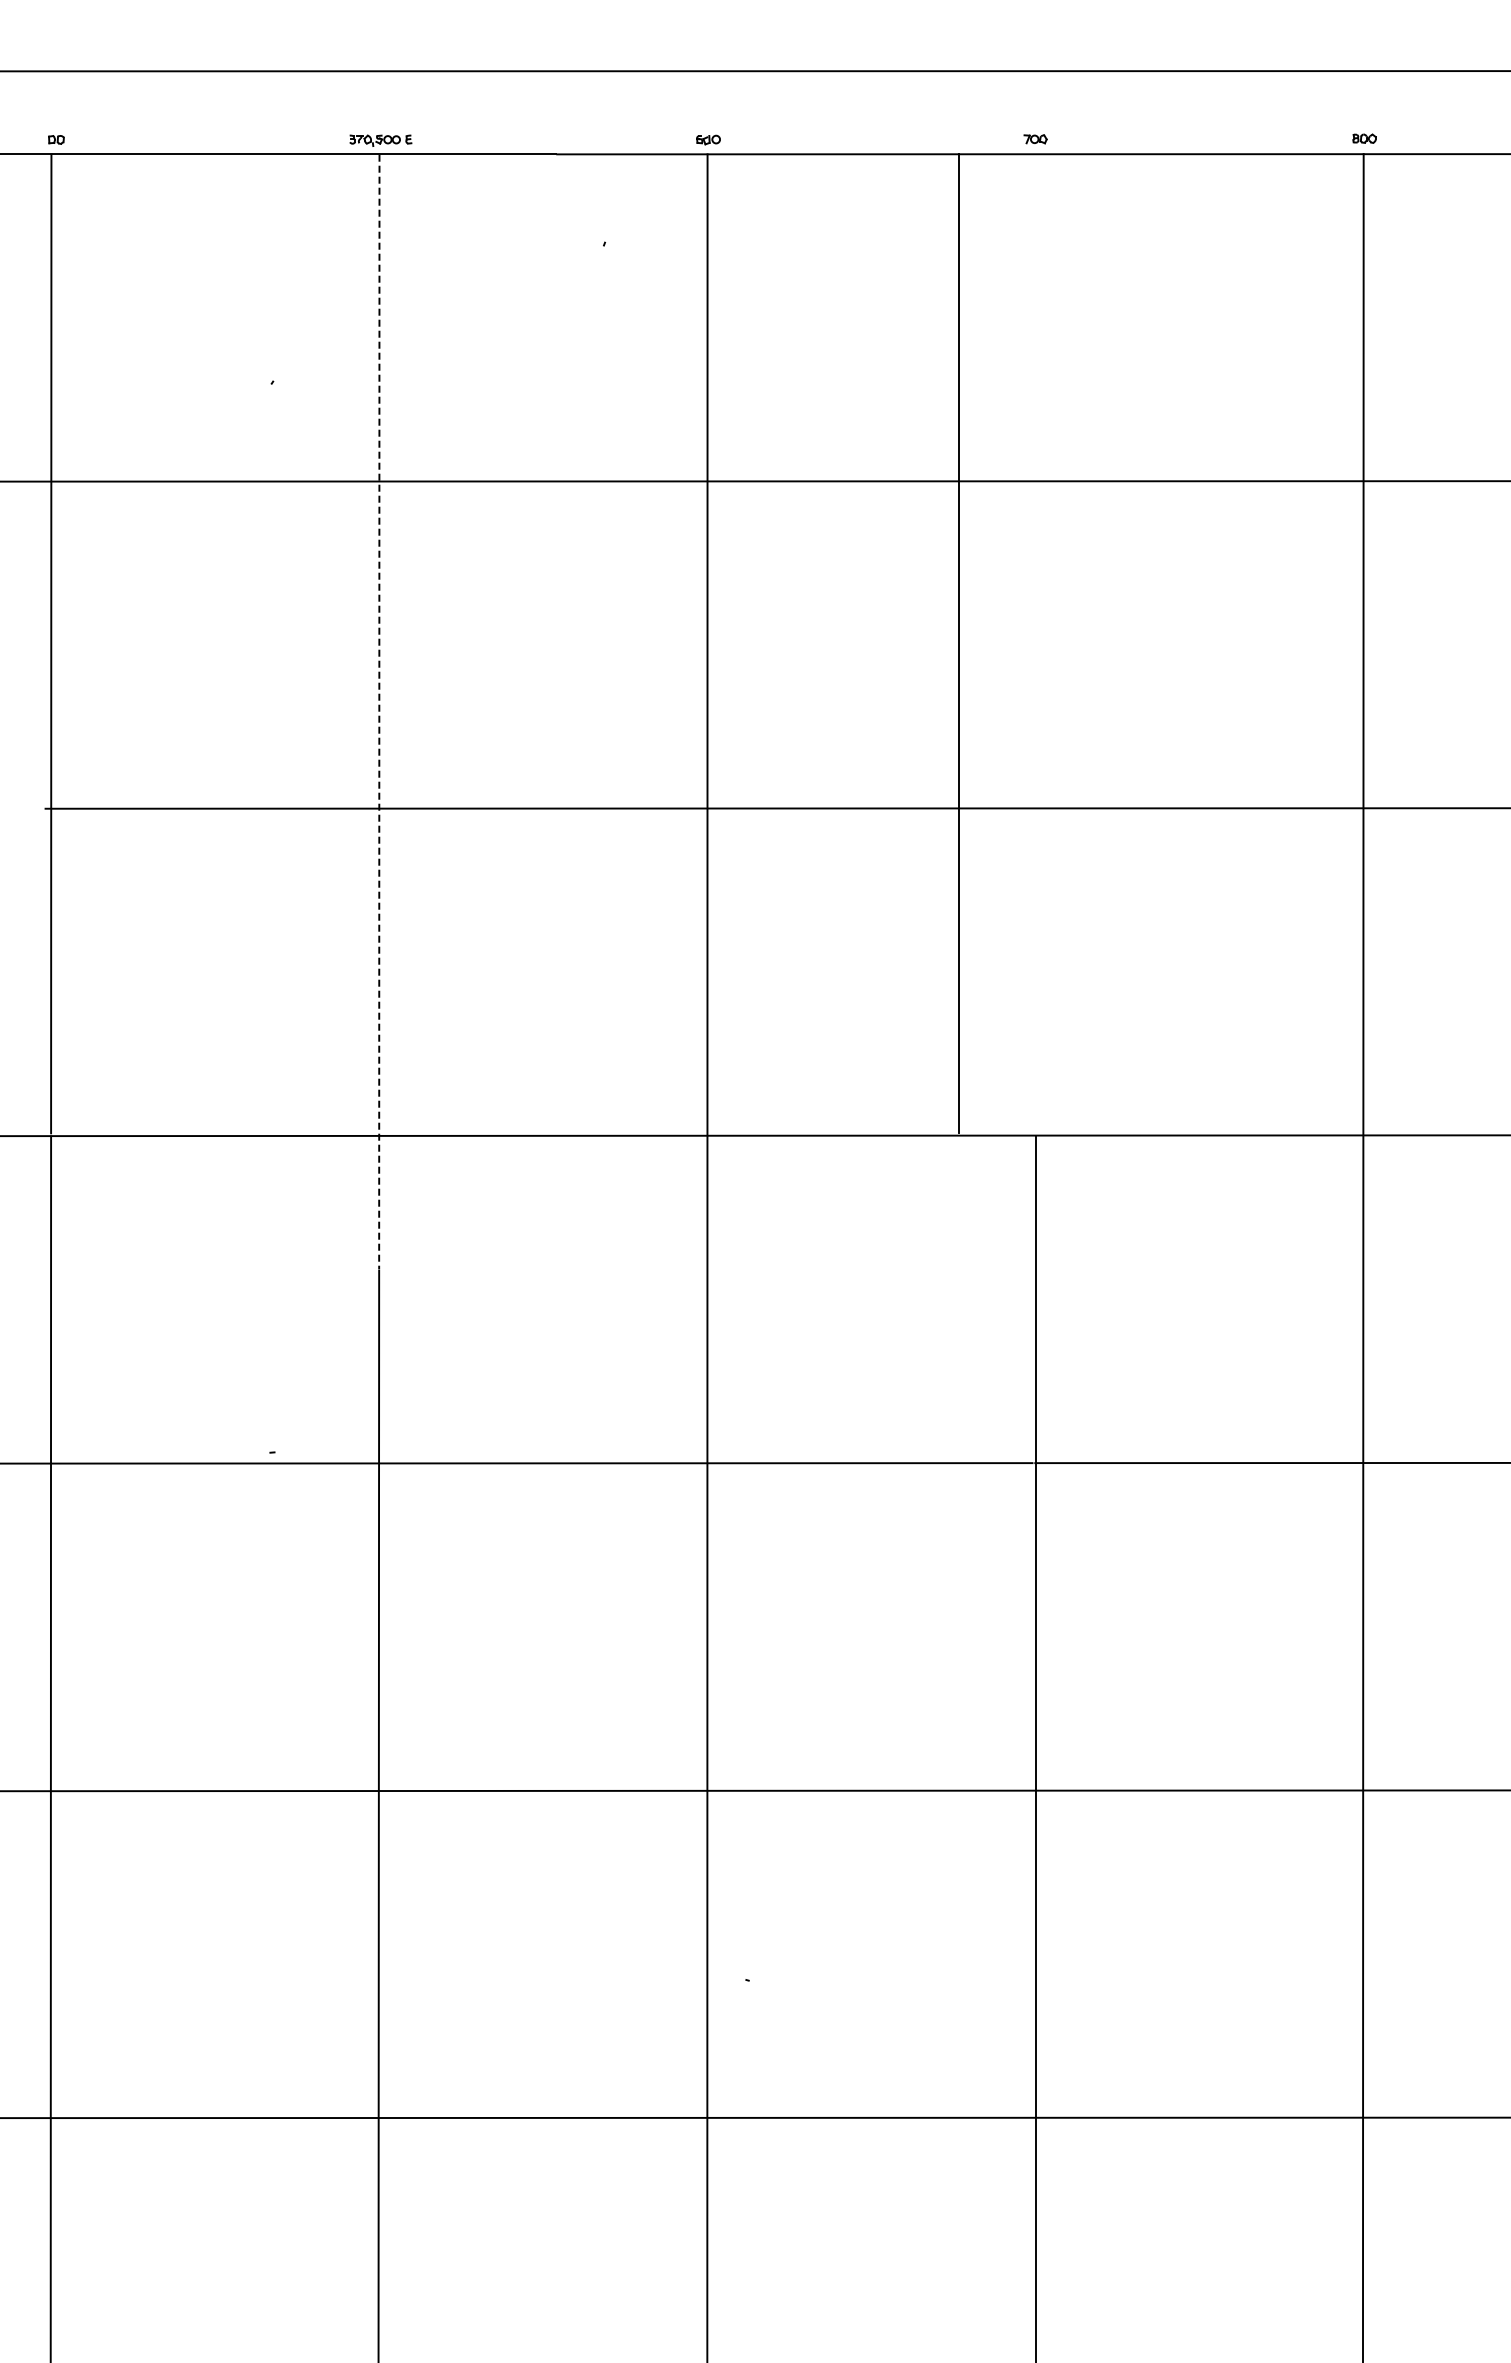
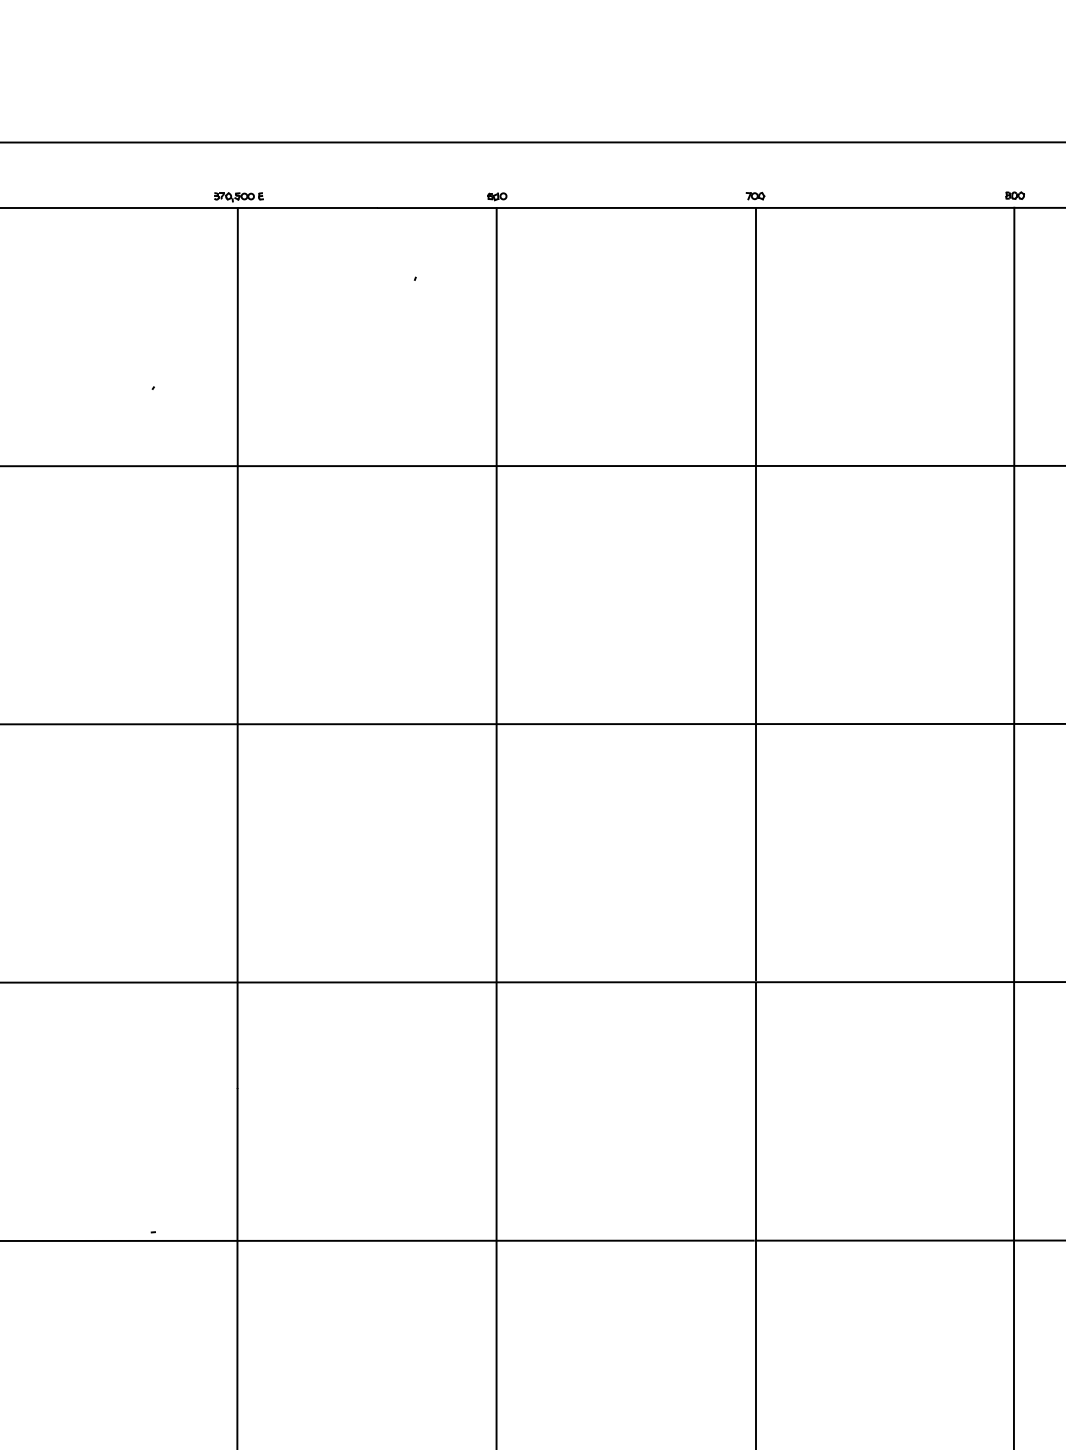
line: (958, 643) -> (755, 593), moved
line: (379, 712) -> (237, 648), dashed -> solid

